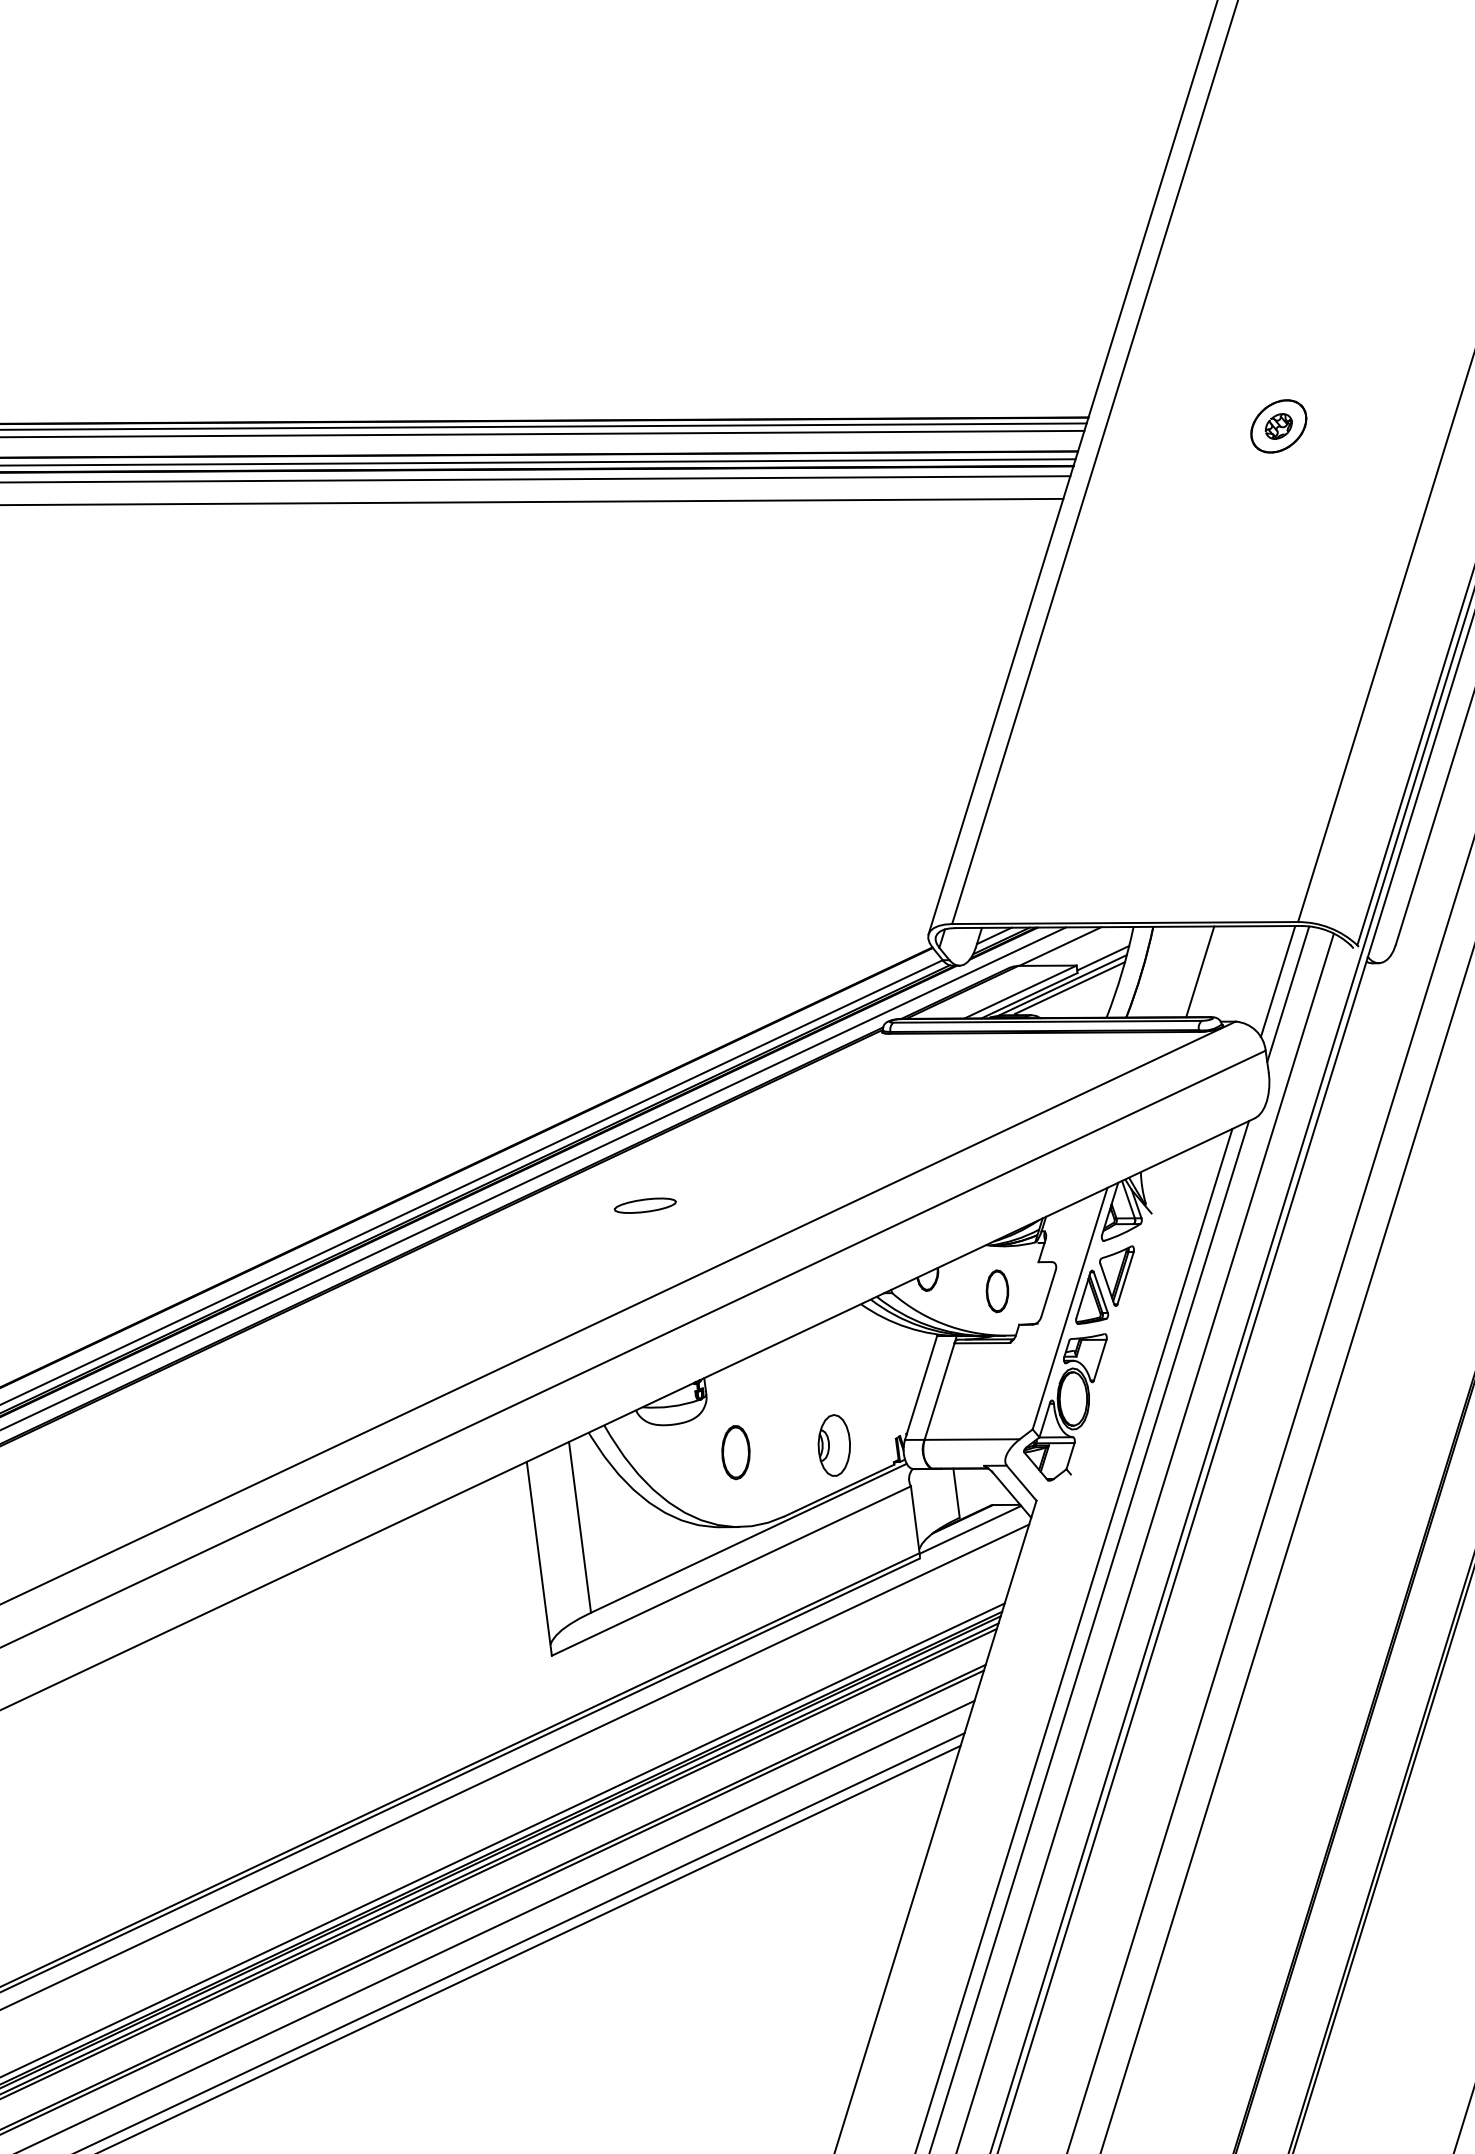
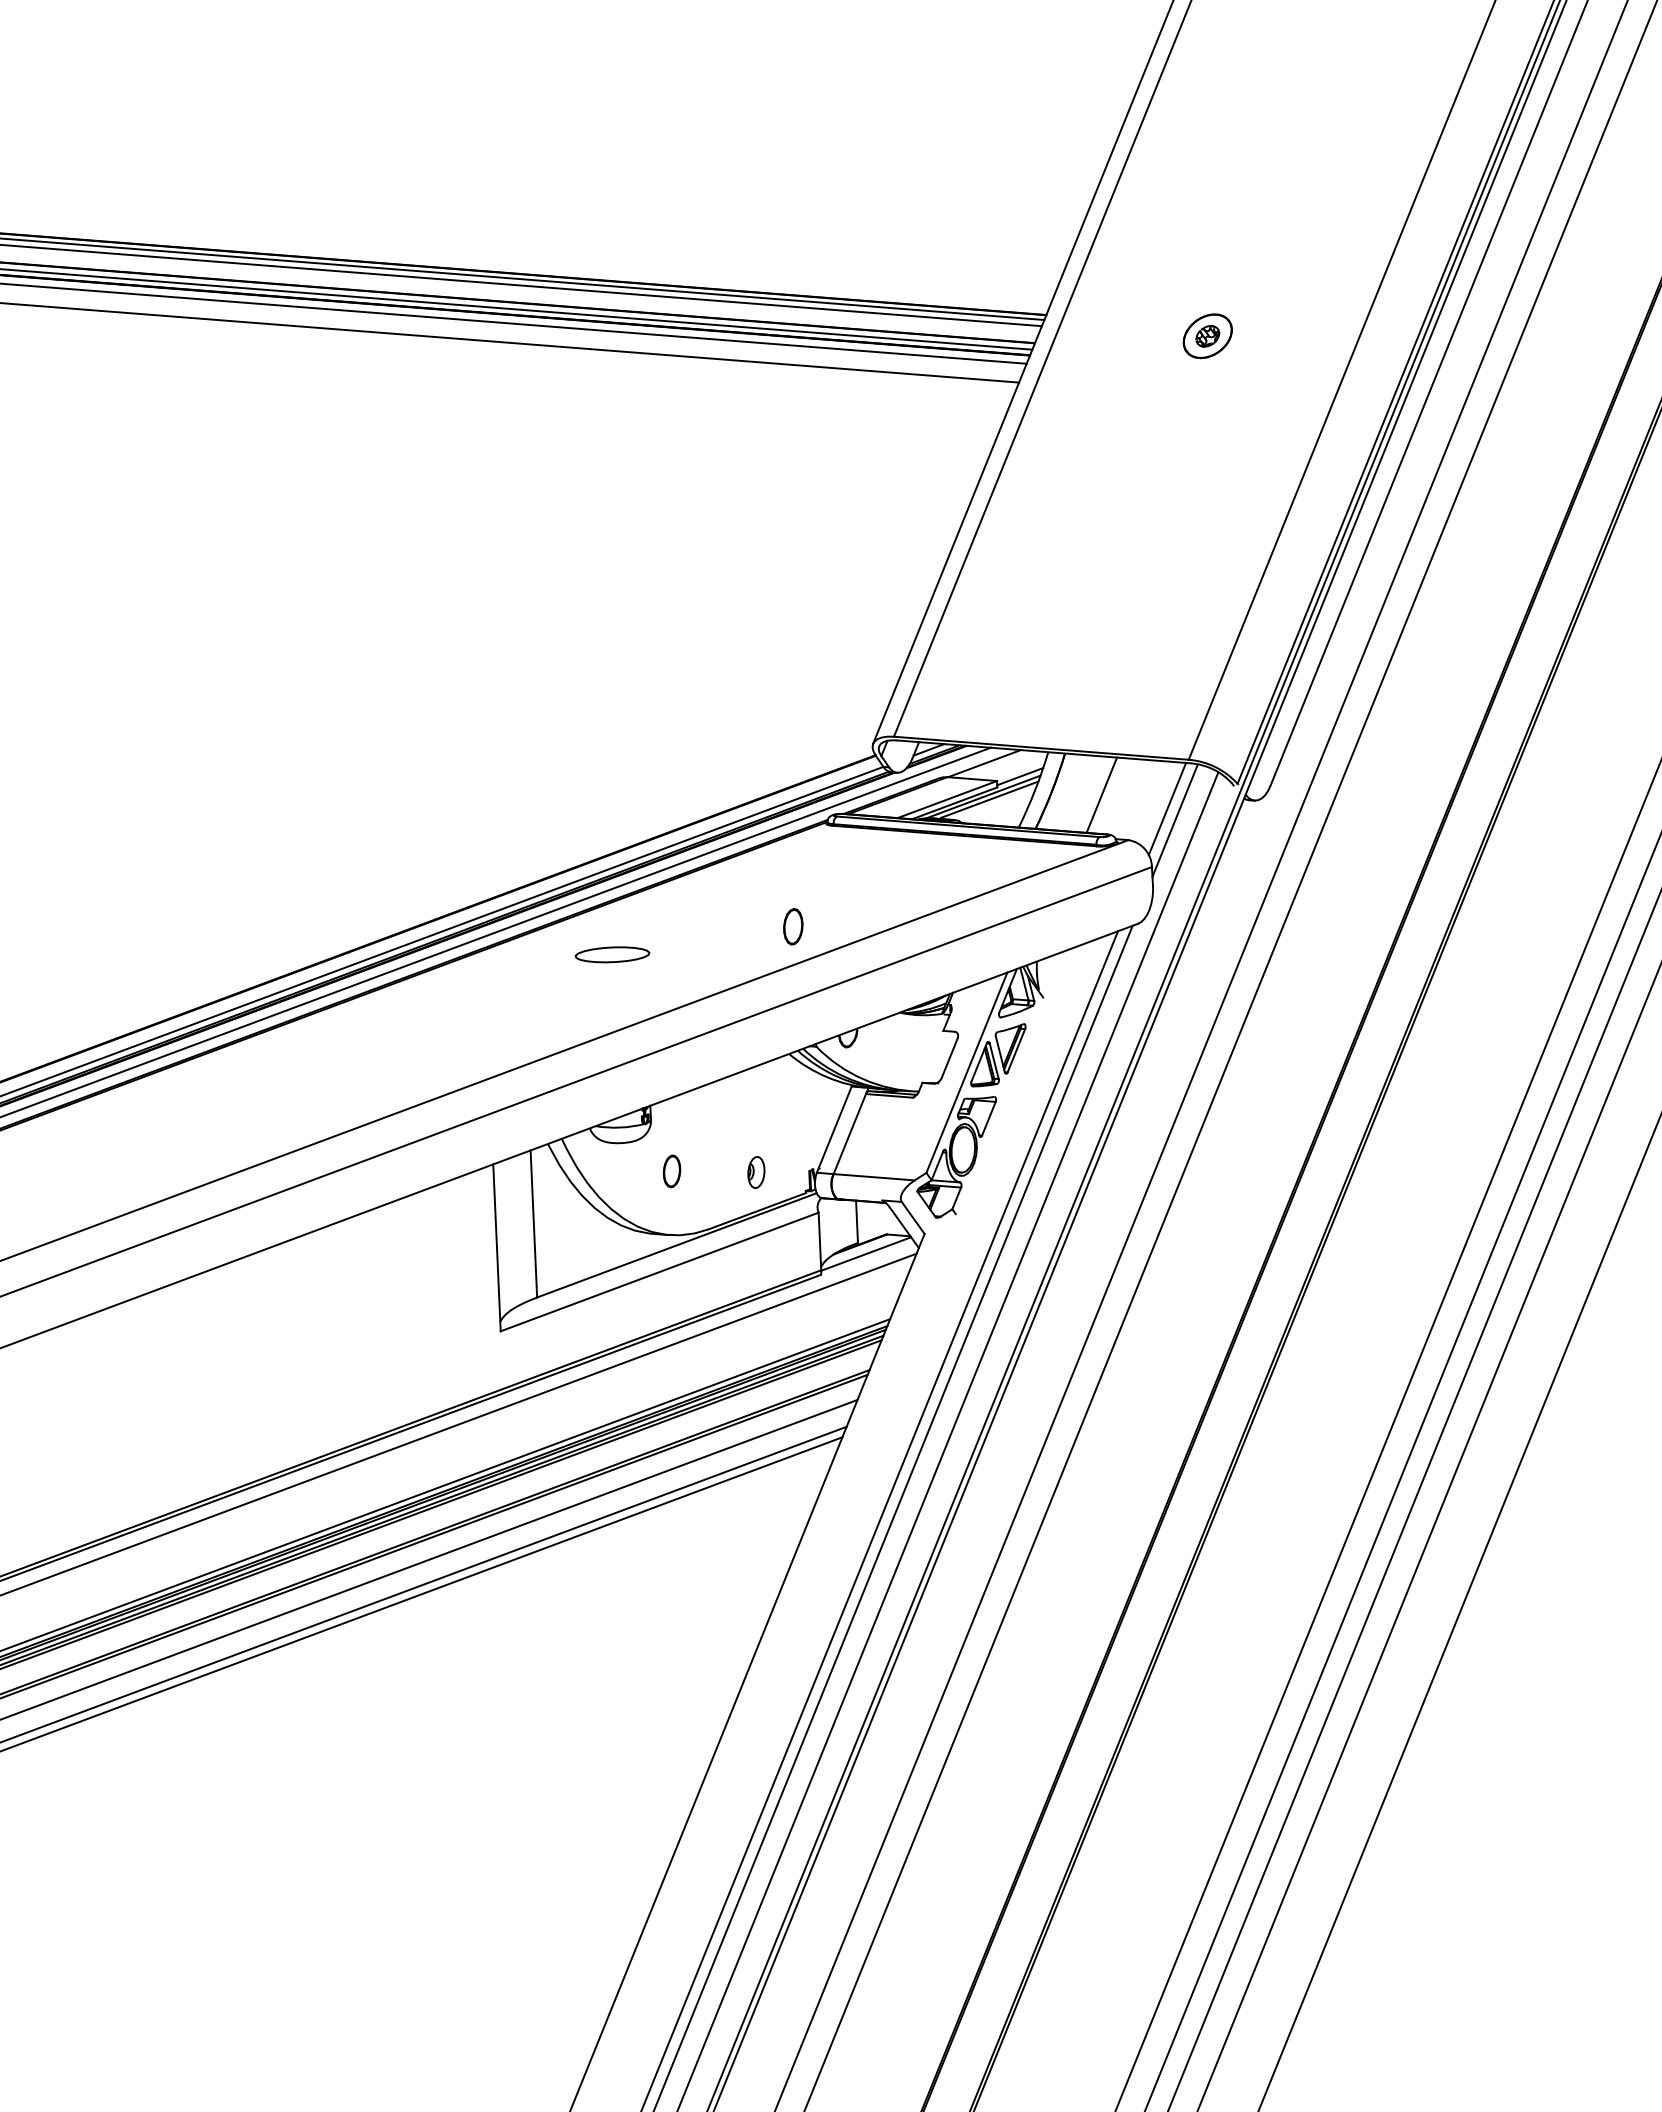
part: (645, 1205) -> (612, 954), size x1.4
part: (997, 1290) -> (793, 926), moved
part: (834, 1445) -> (756, 1172), size x0.6
part: (735, 1452) -> (671, 1171), size x0.7

